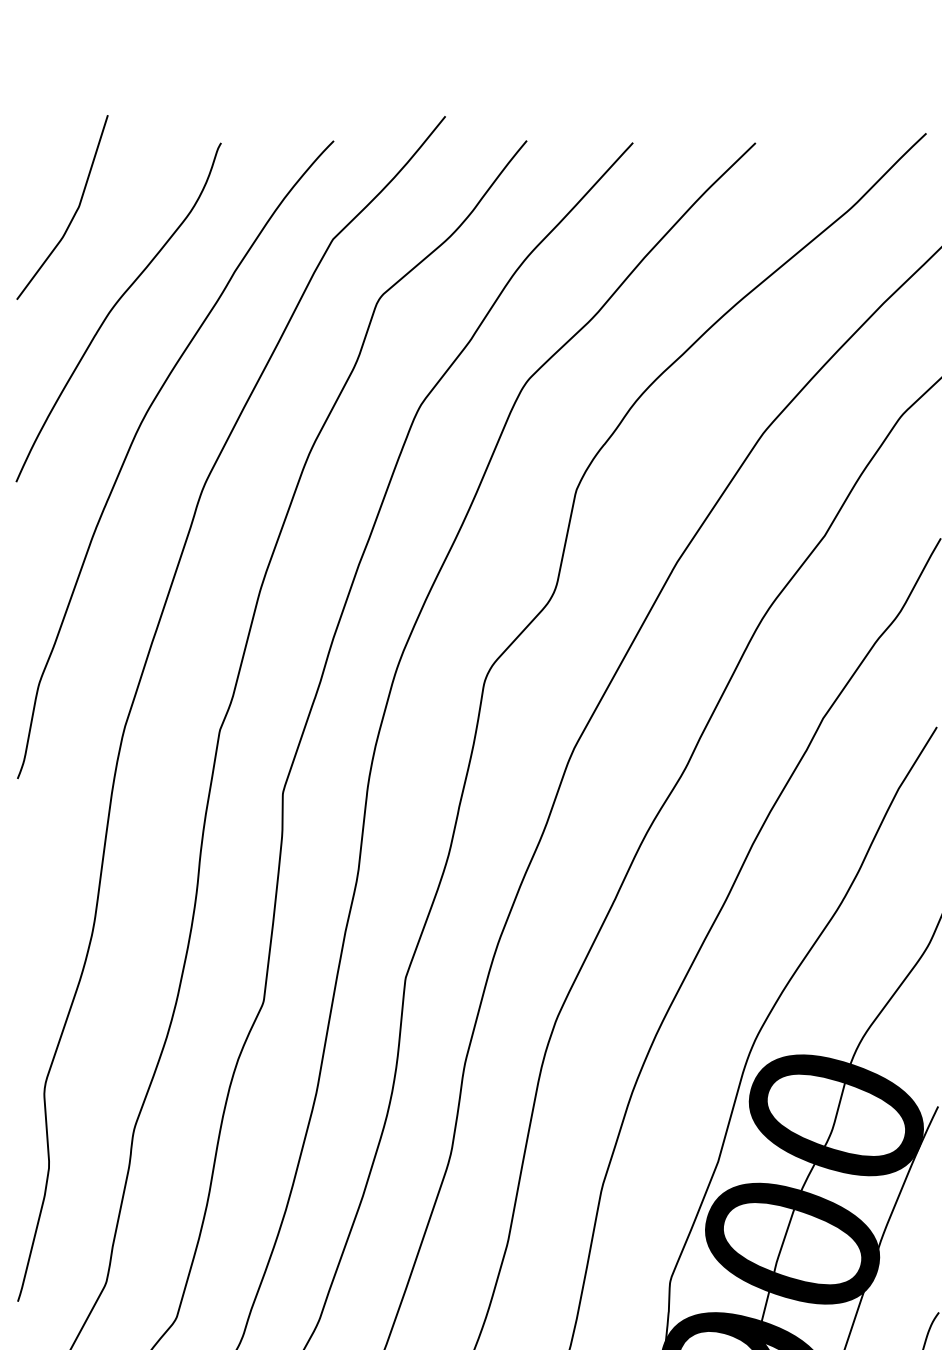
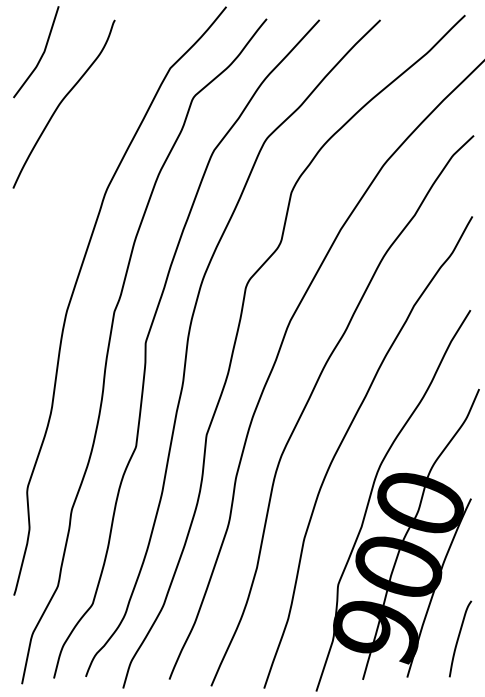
curve: (133, 445) -> (71, 170), removed

